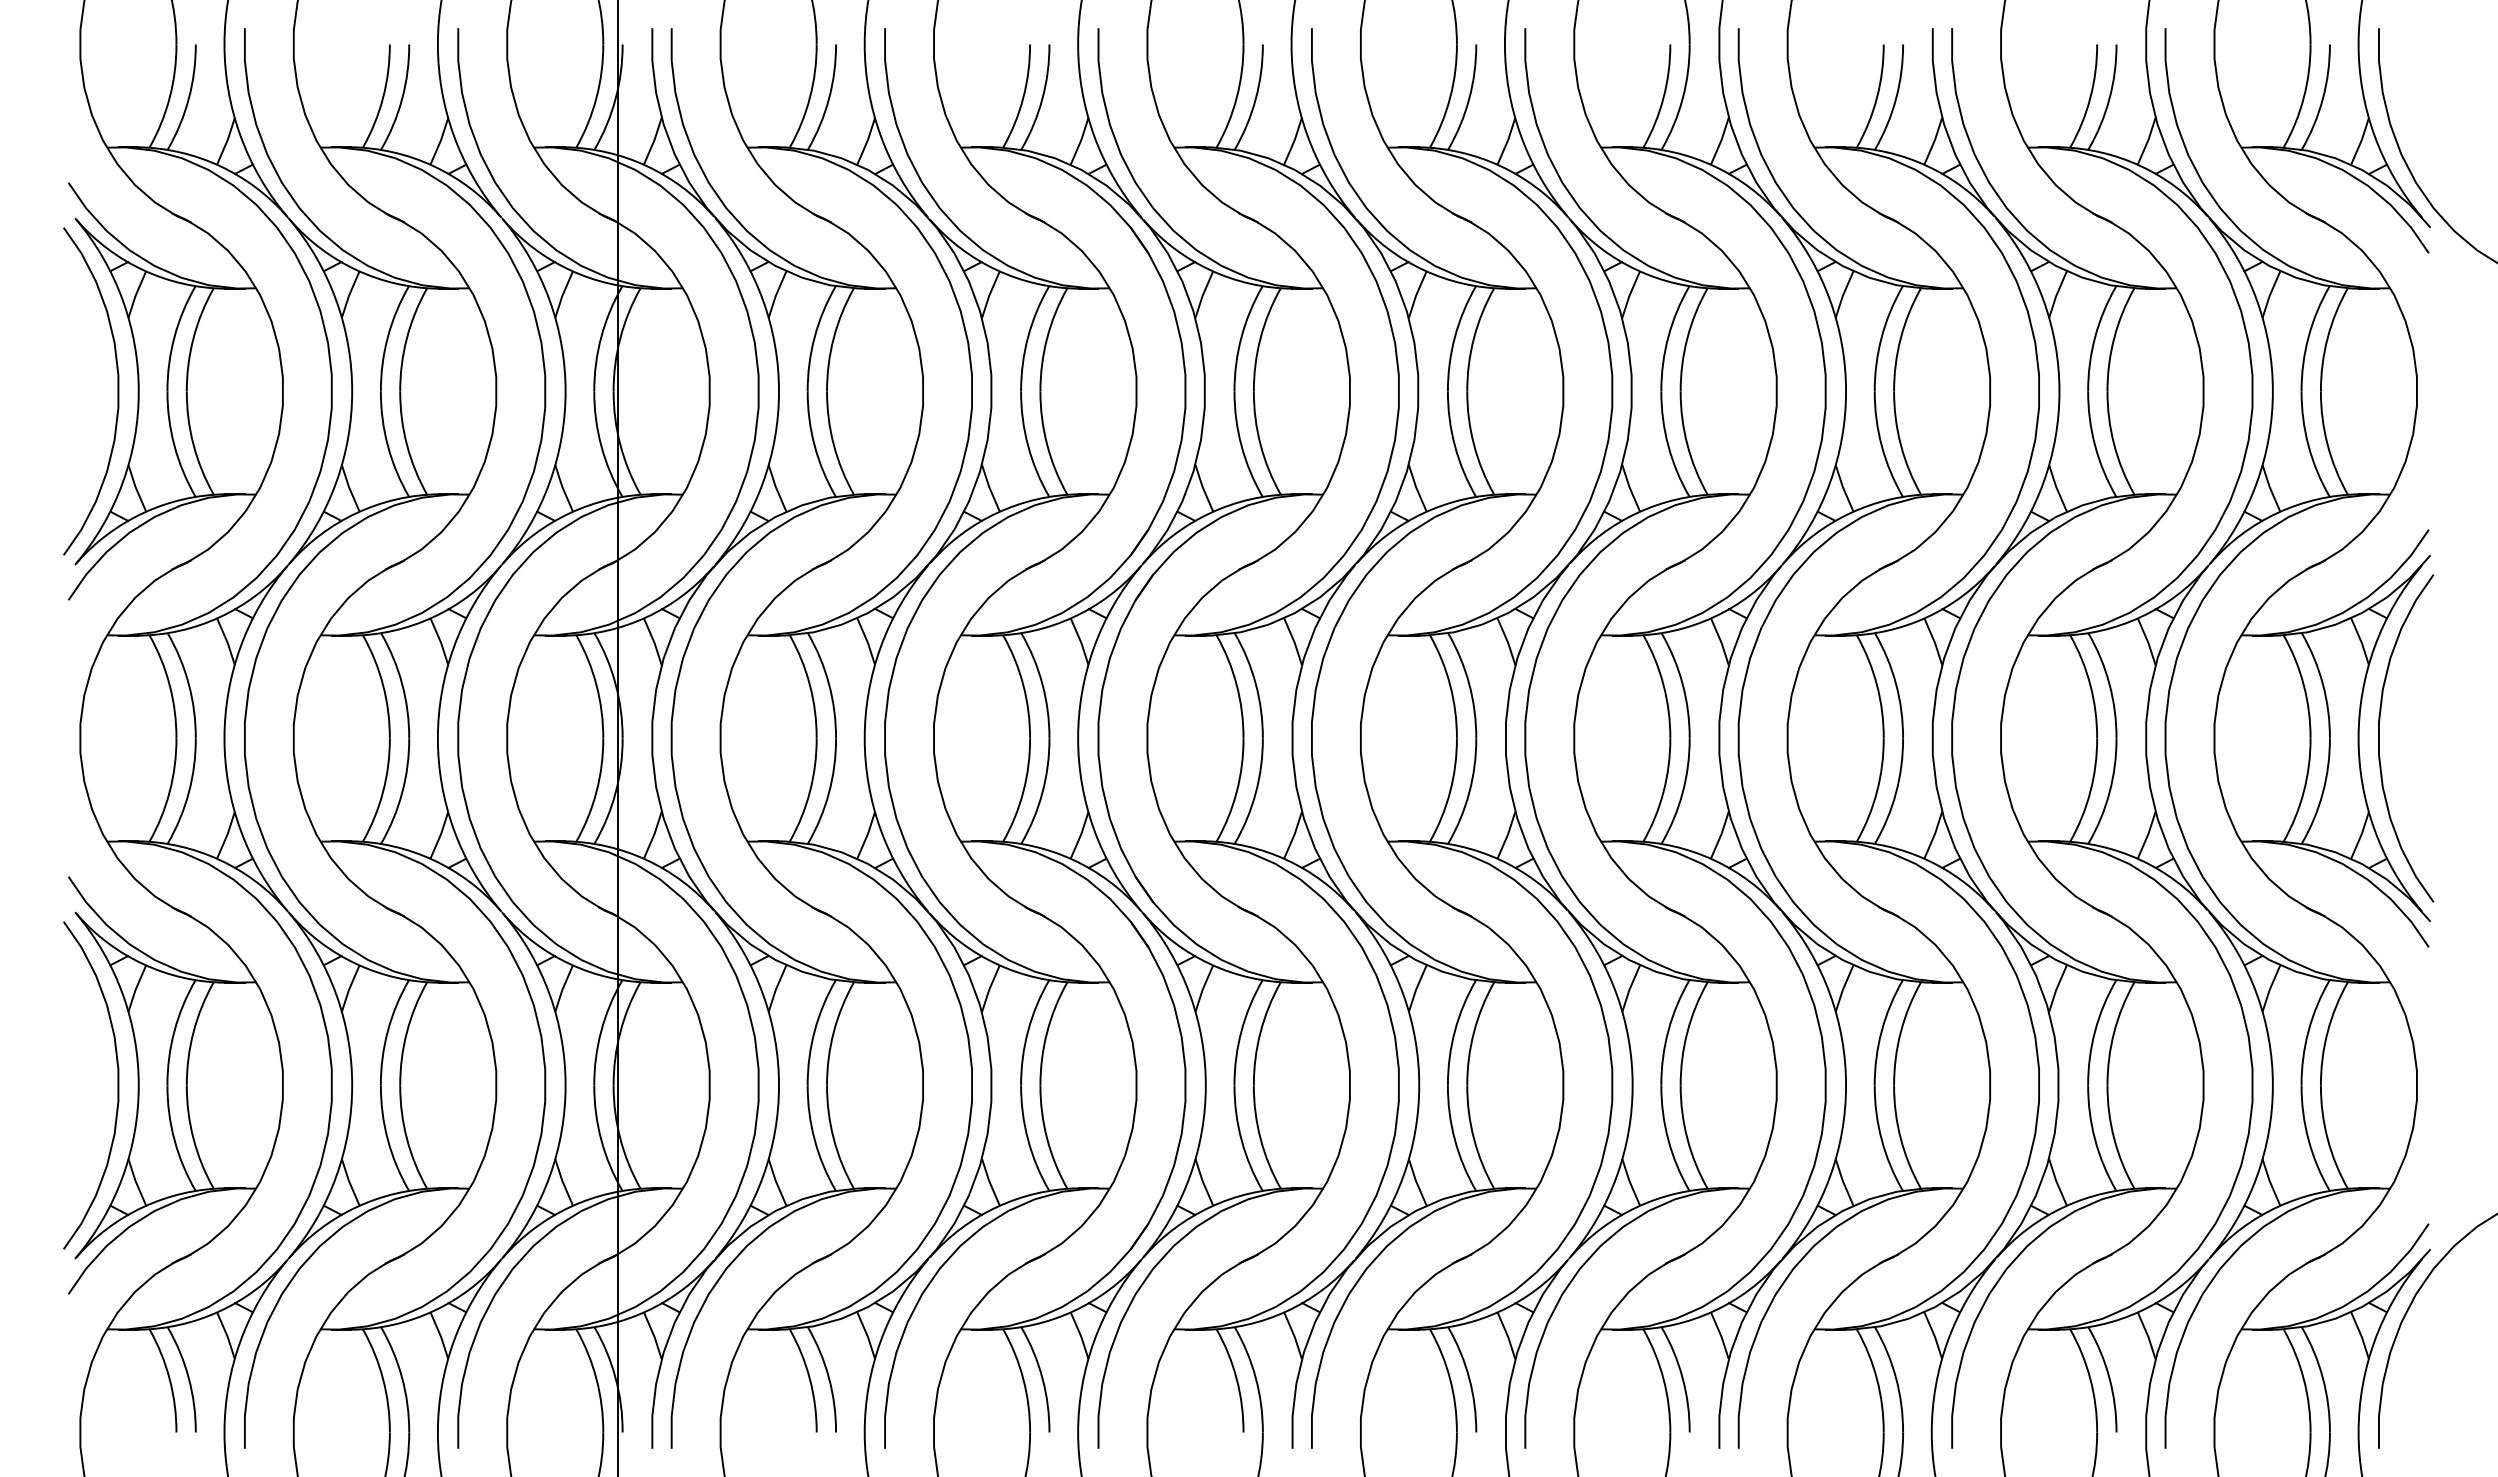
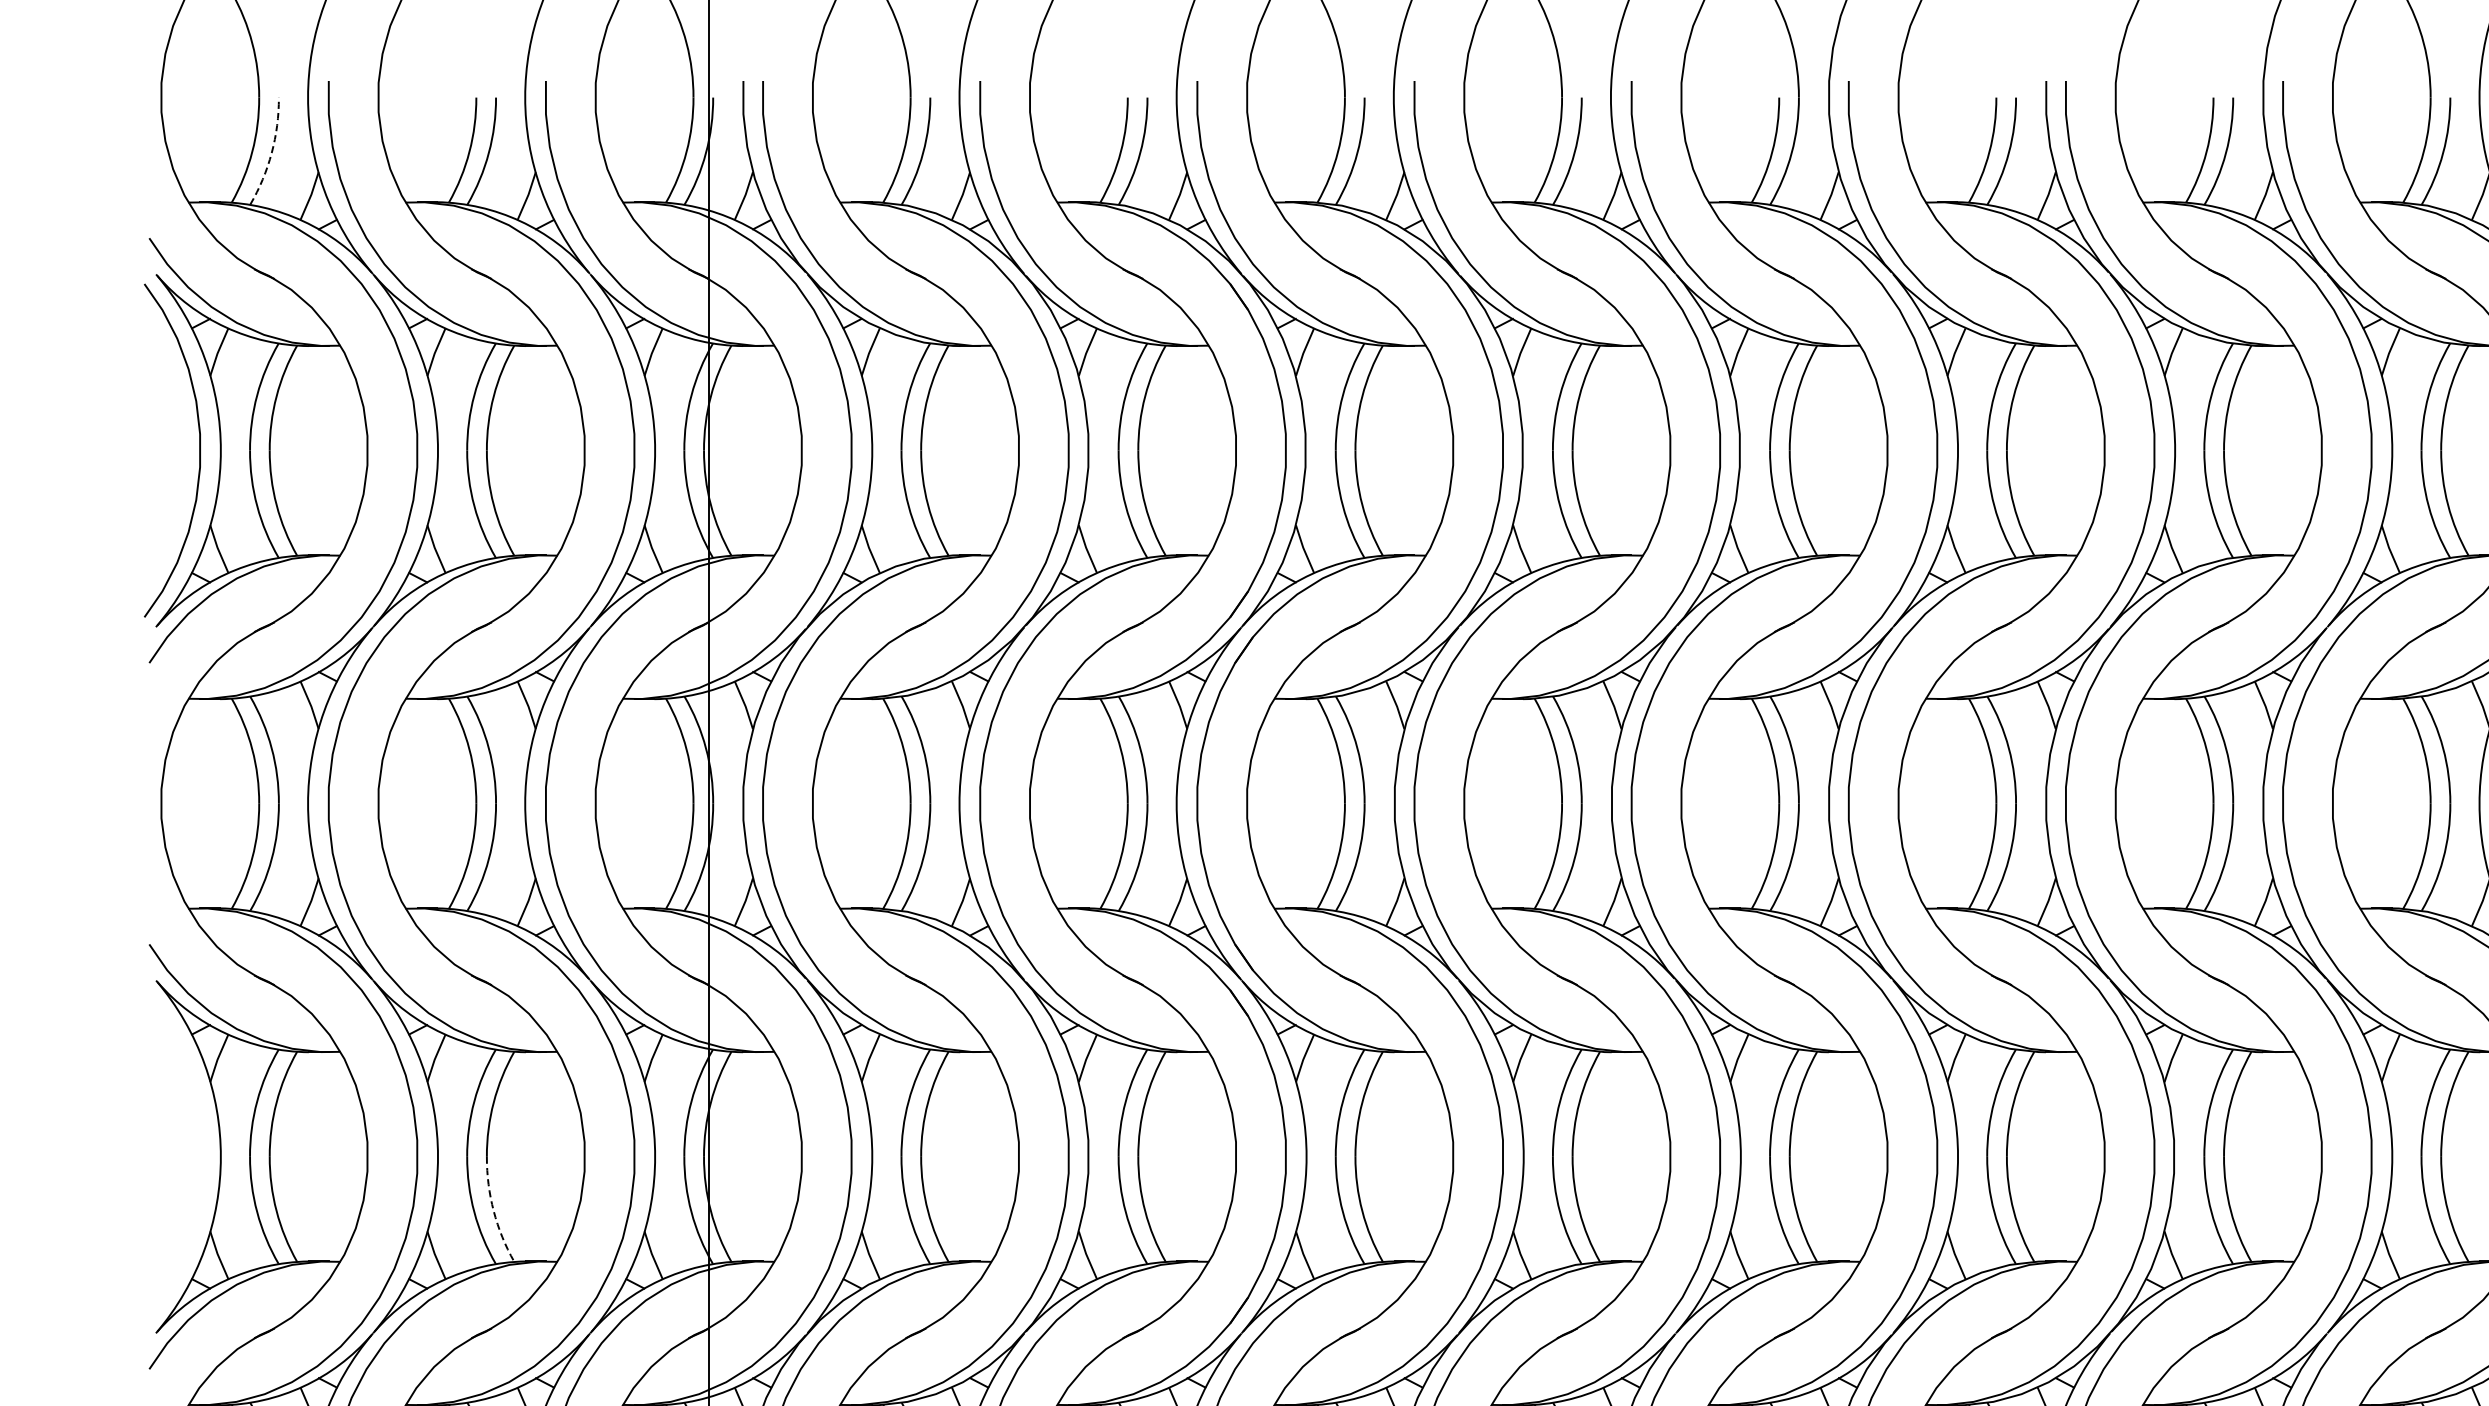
arc: (188, 98) -> (271, 152), solid -> dashed
curve: (117, 1085) -> (199, 1156), removed
arc: (406, 1138) -> (493, 1210), solid -> dashed

